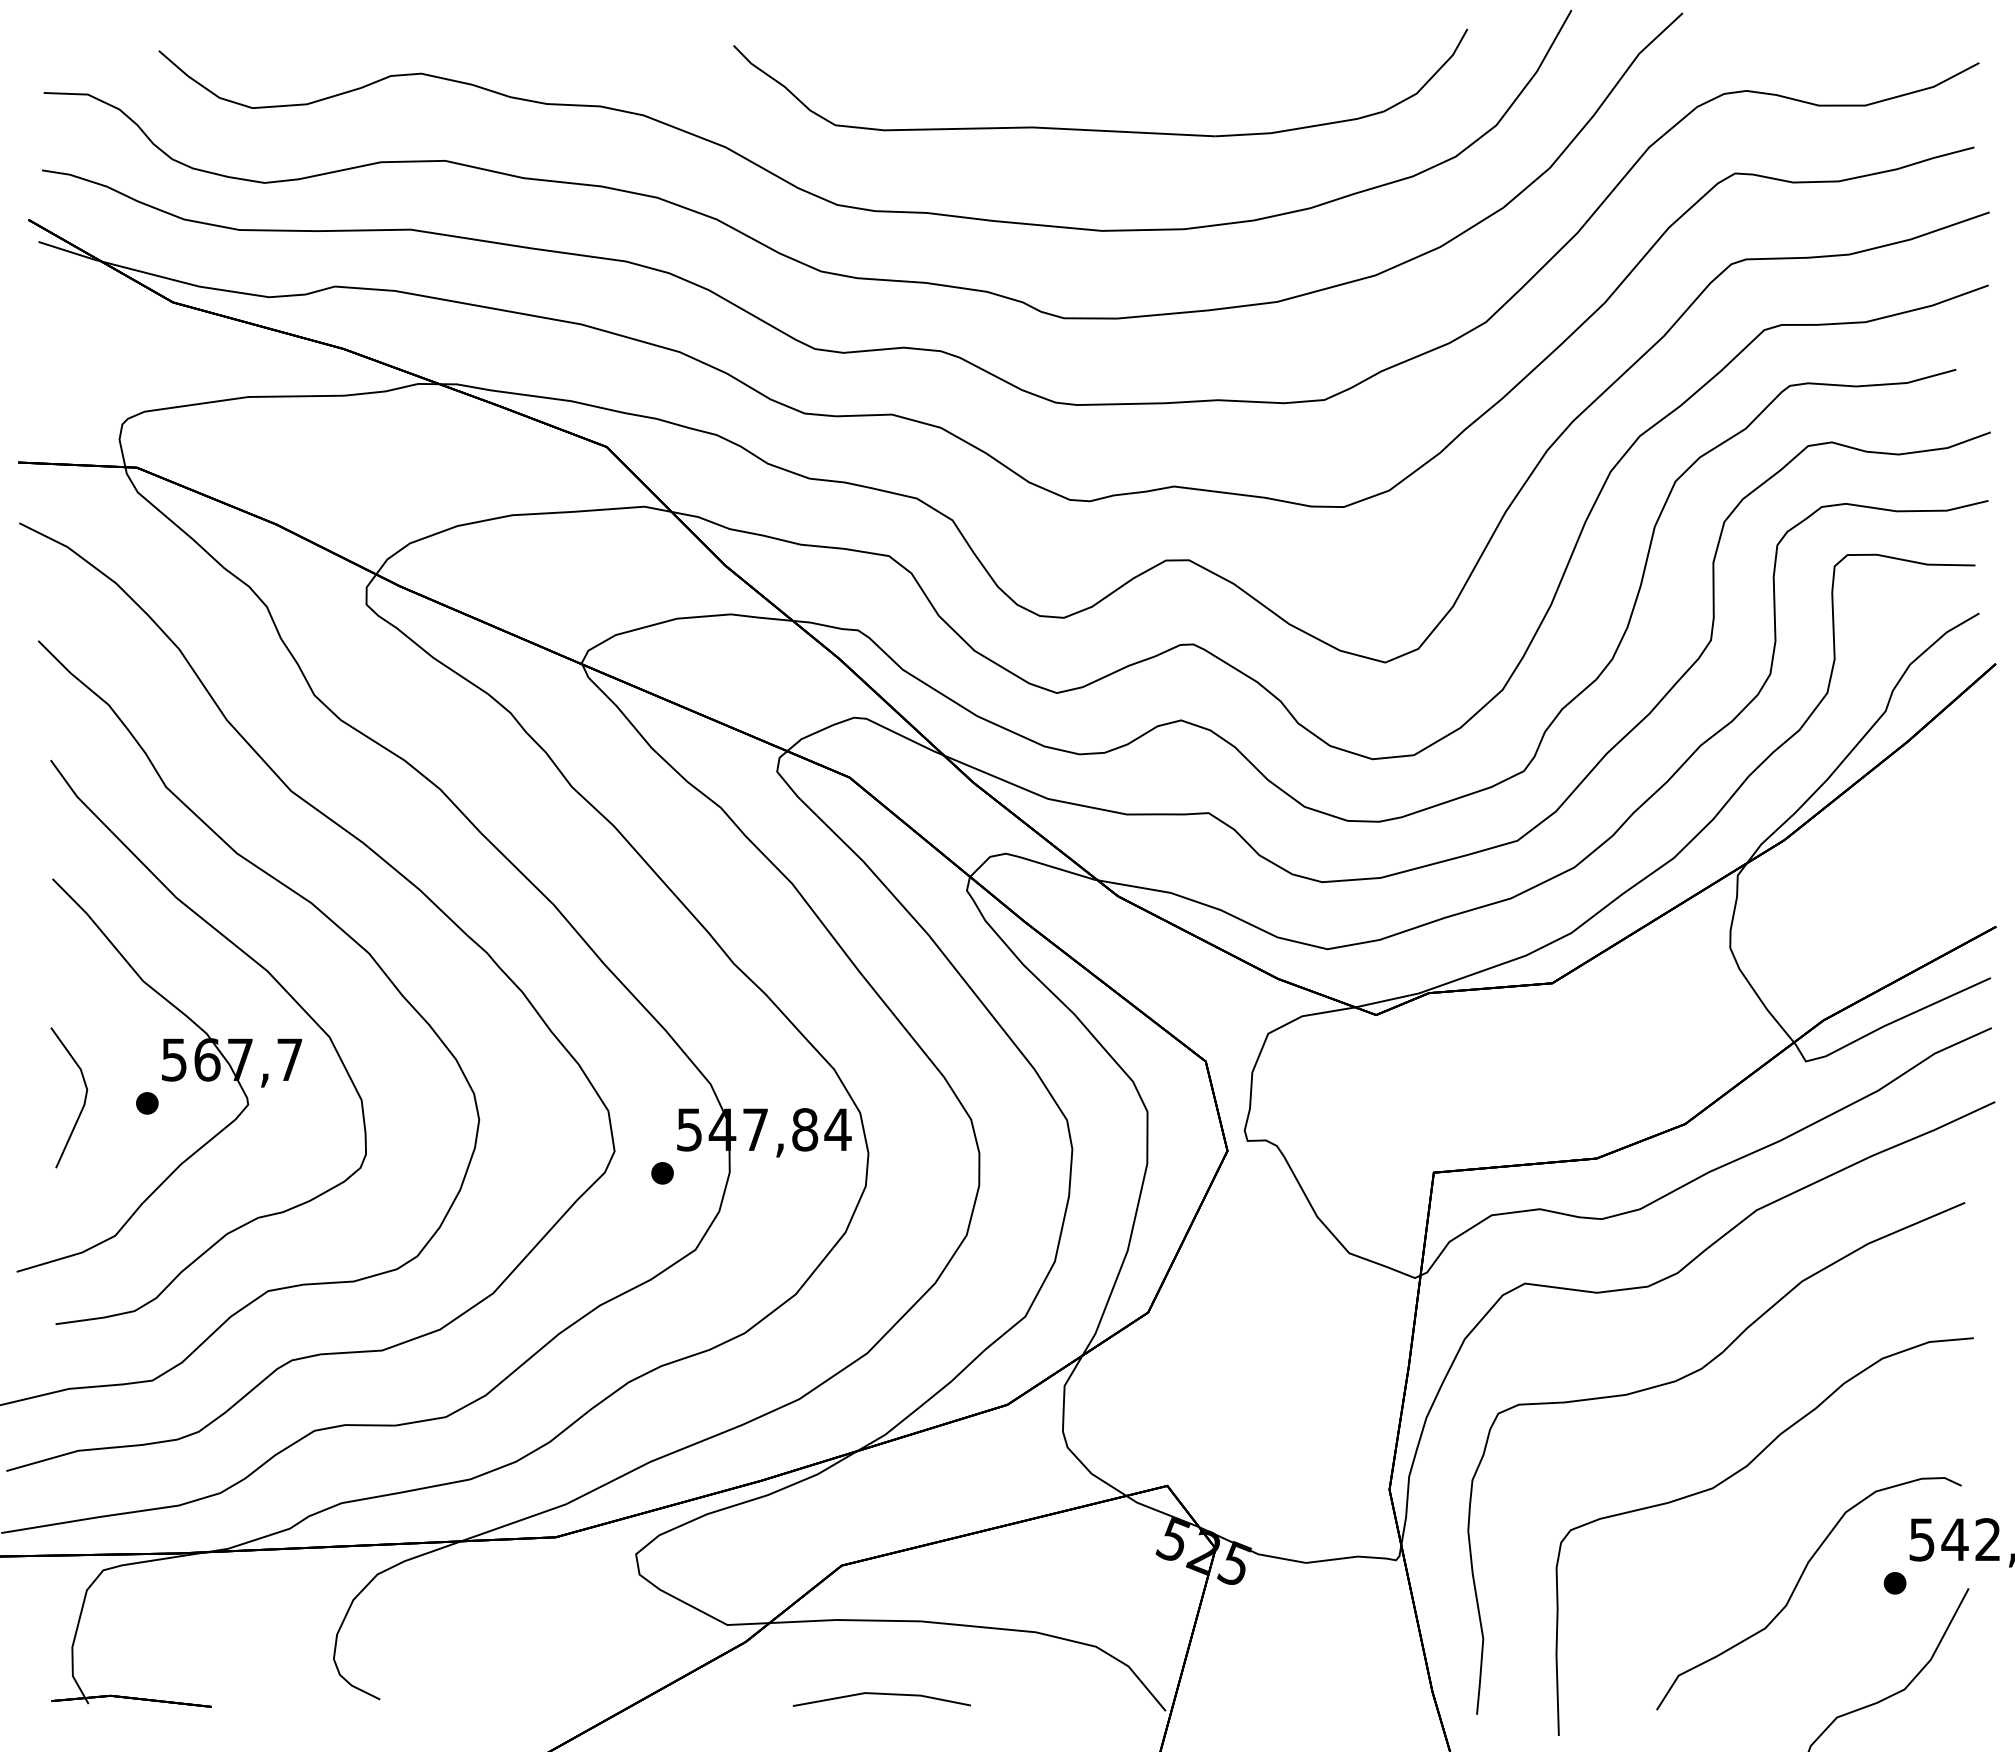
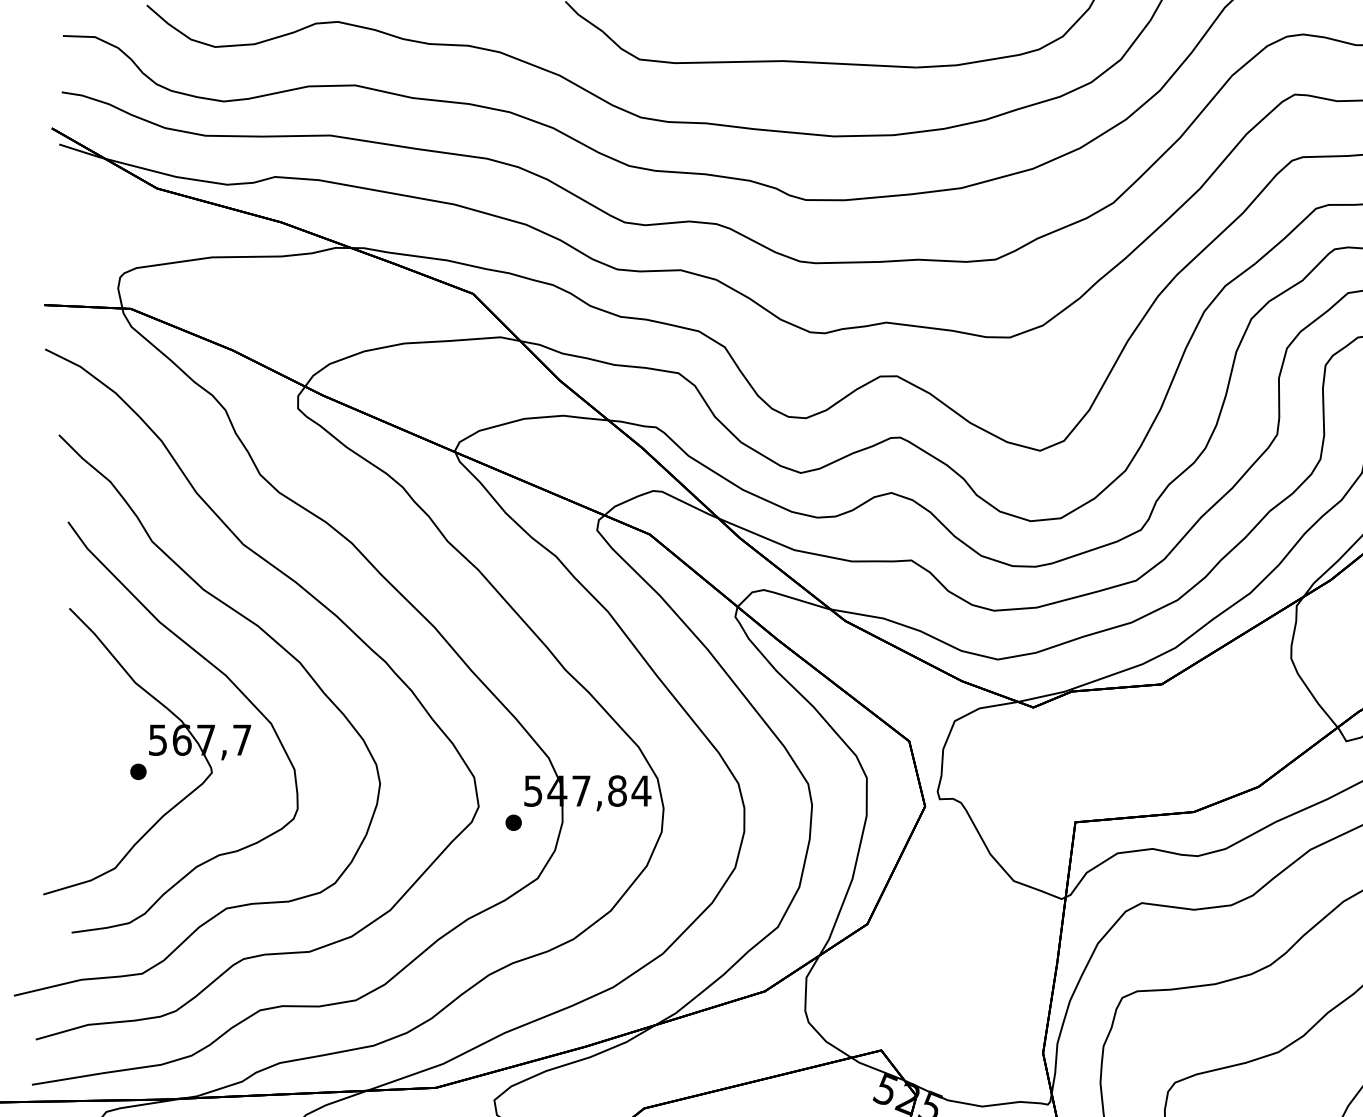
part: (84, 1097) -> (92, 767), removed

